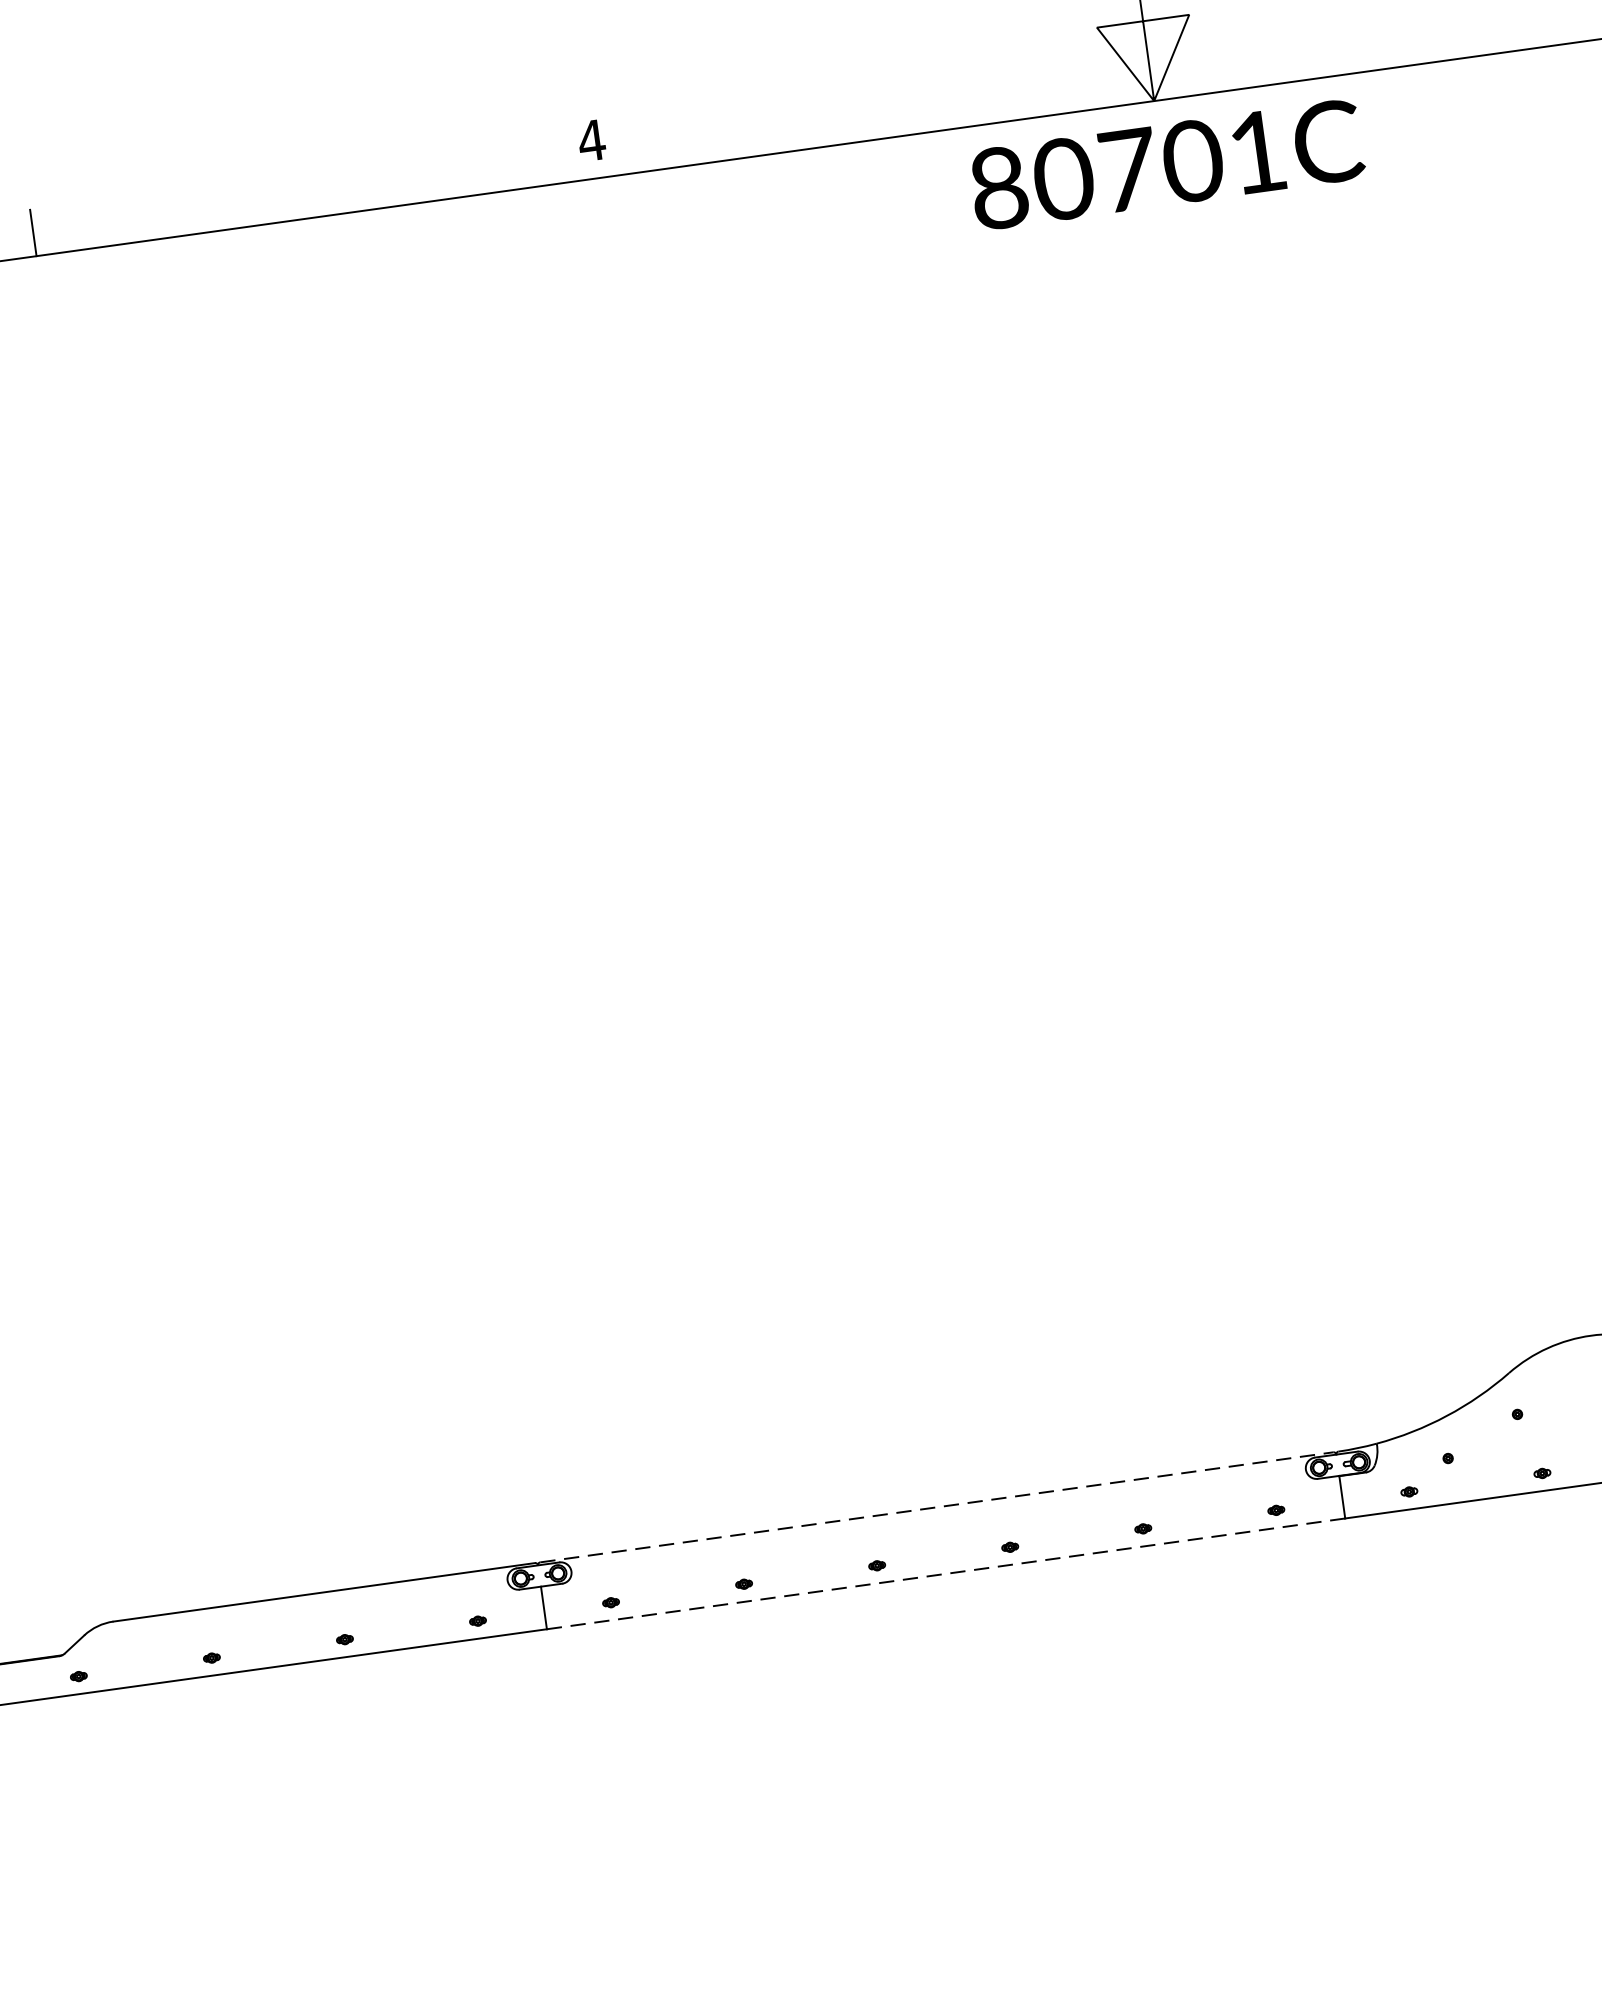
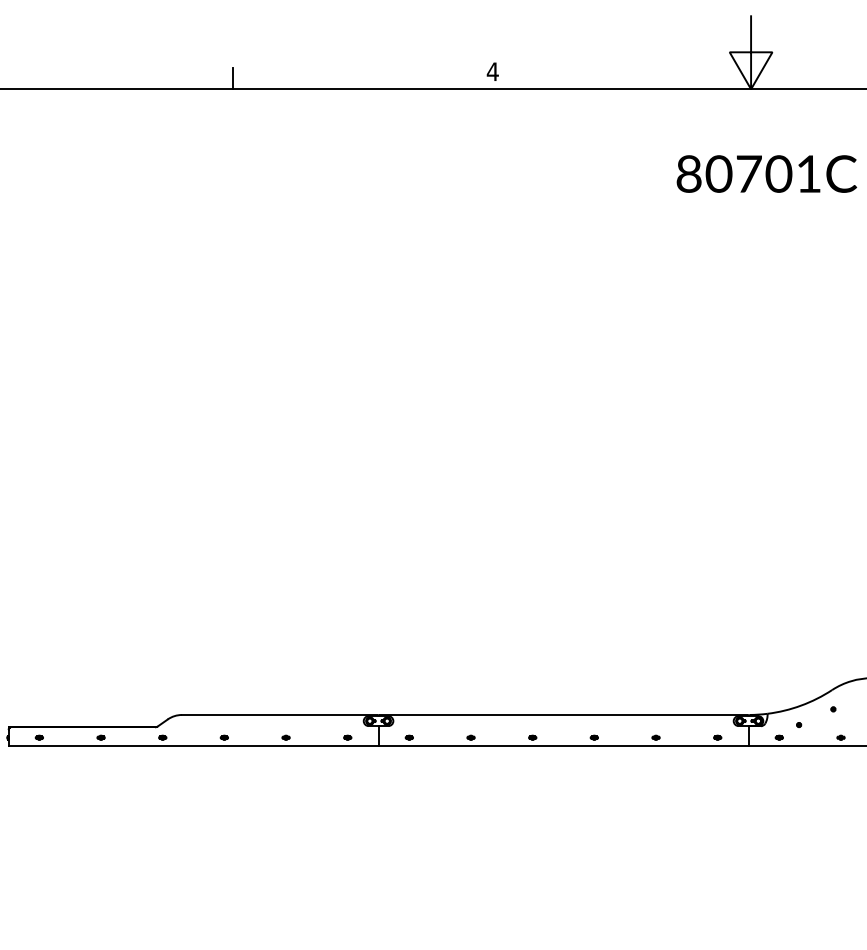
text: (1165, 163) -> (766, 173), moved
line: (936, 1506) -> (563, 714), dashed -> solid
line: (945, 1573) -> (563, 745), dashed -> solid

